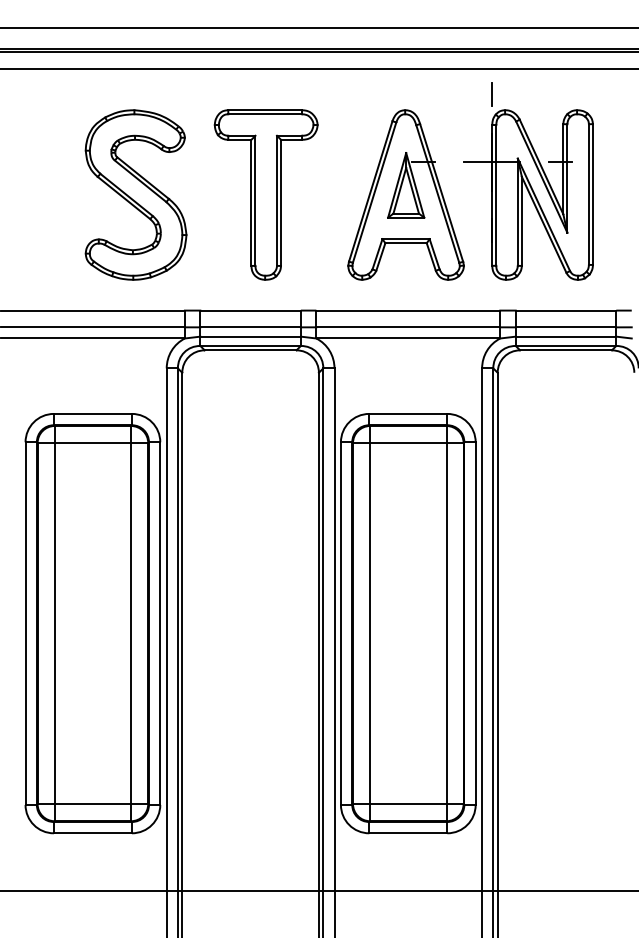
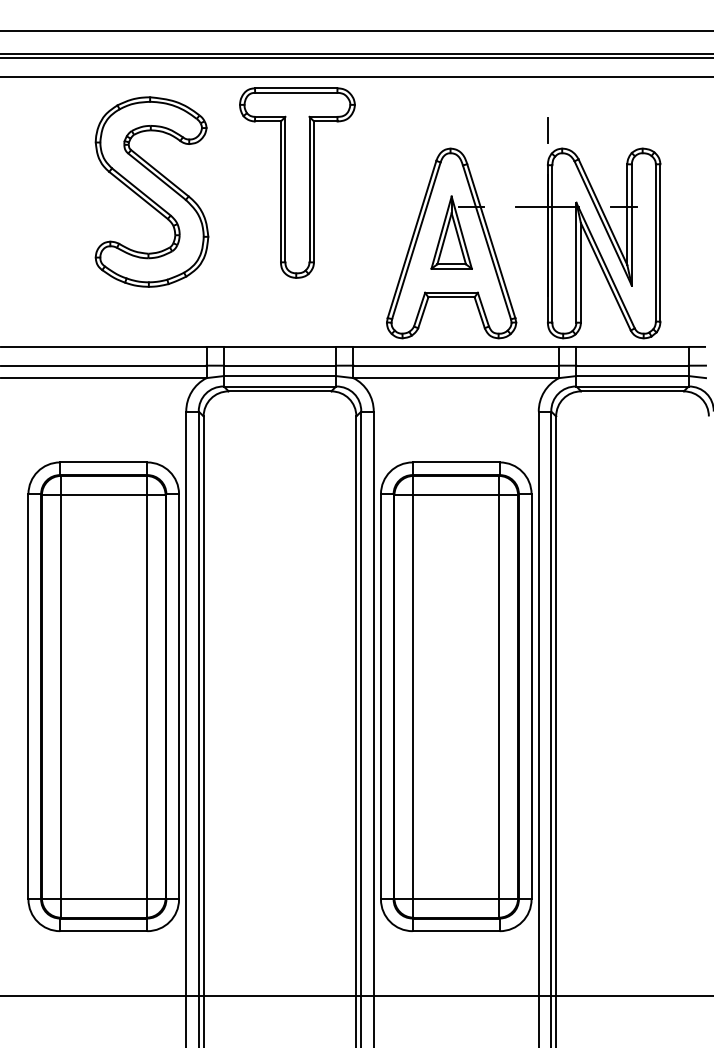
part: (470, 162) -> (523, 207), moved
part: (135, 194) -> (151, 191), moved
part: (265, 194) -> (296, 182), moved

